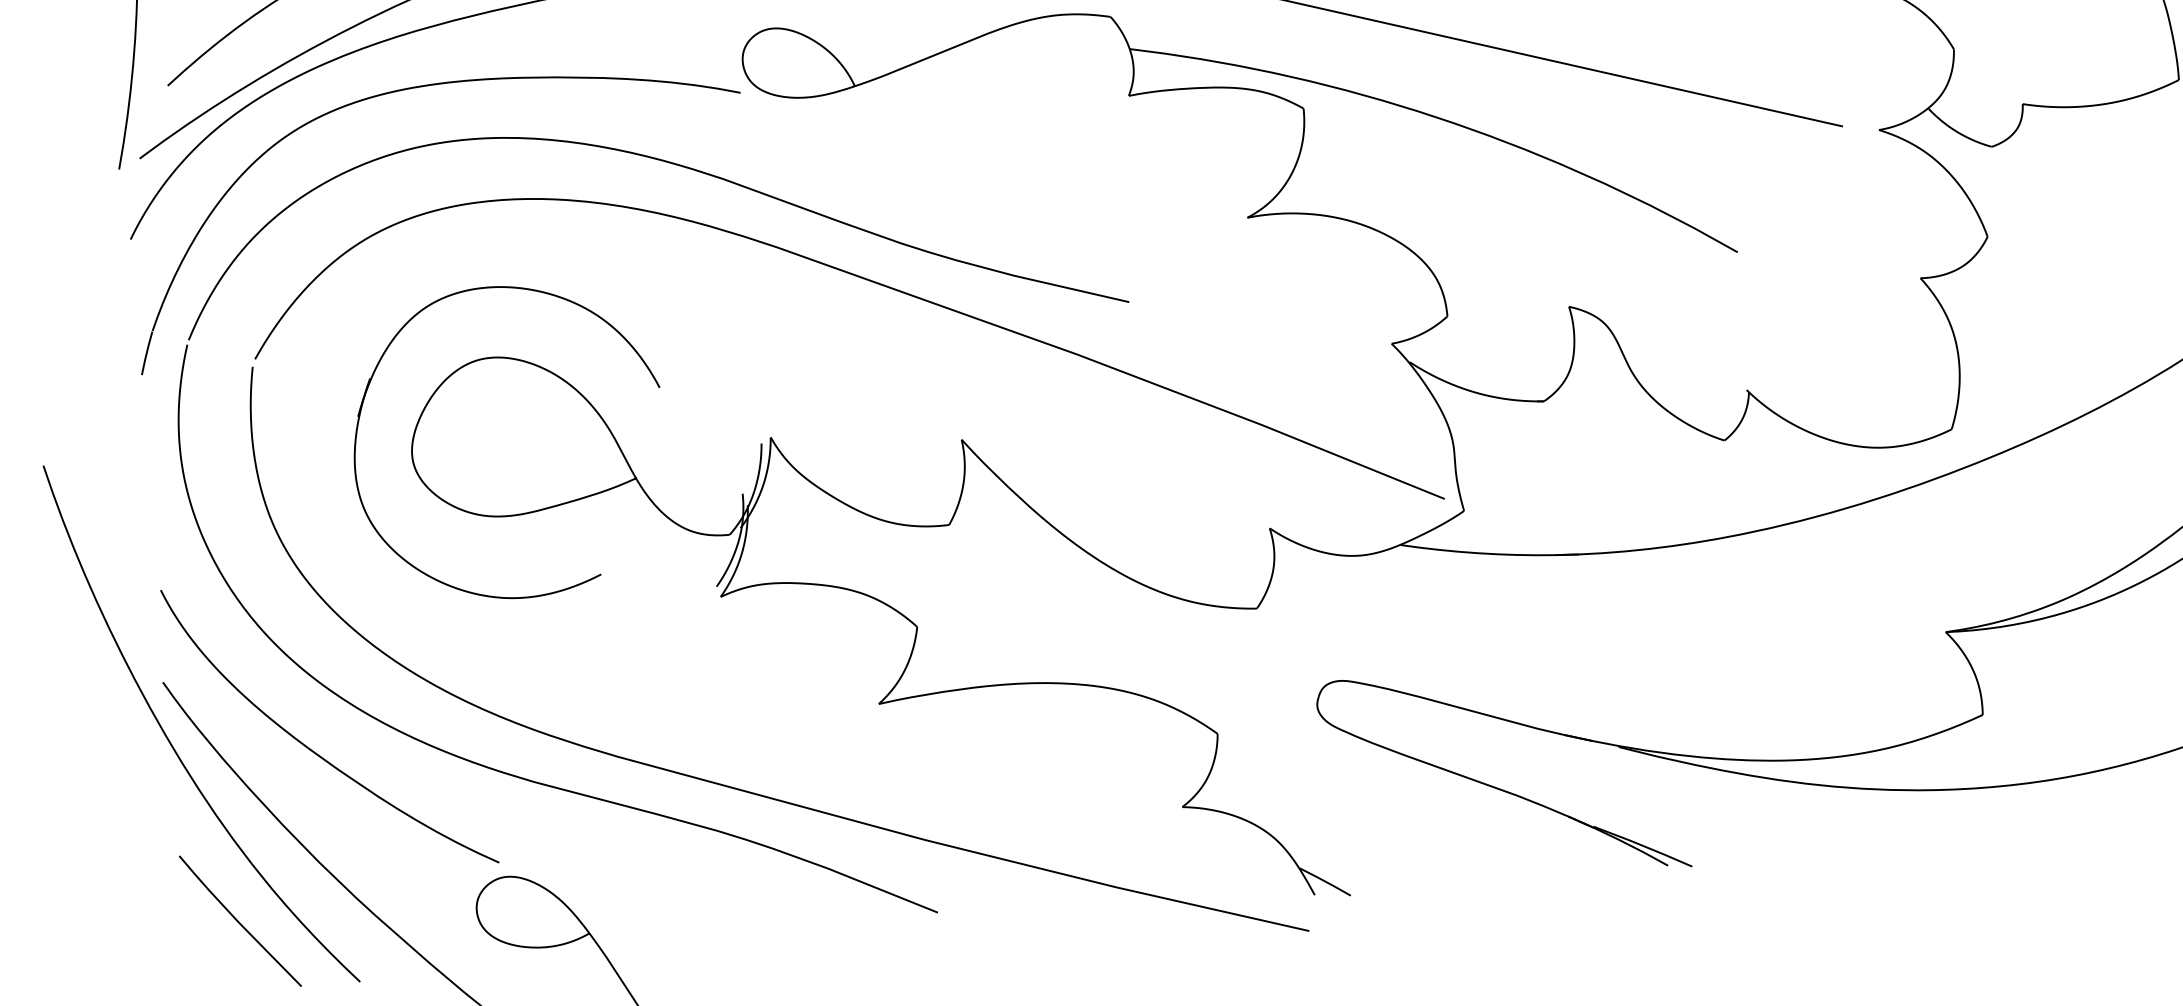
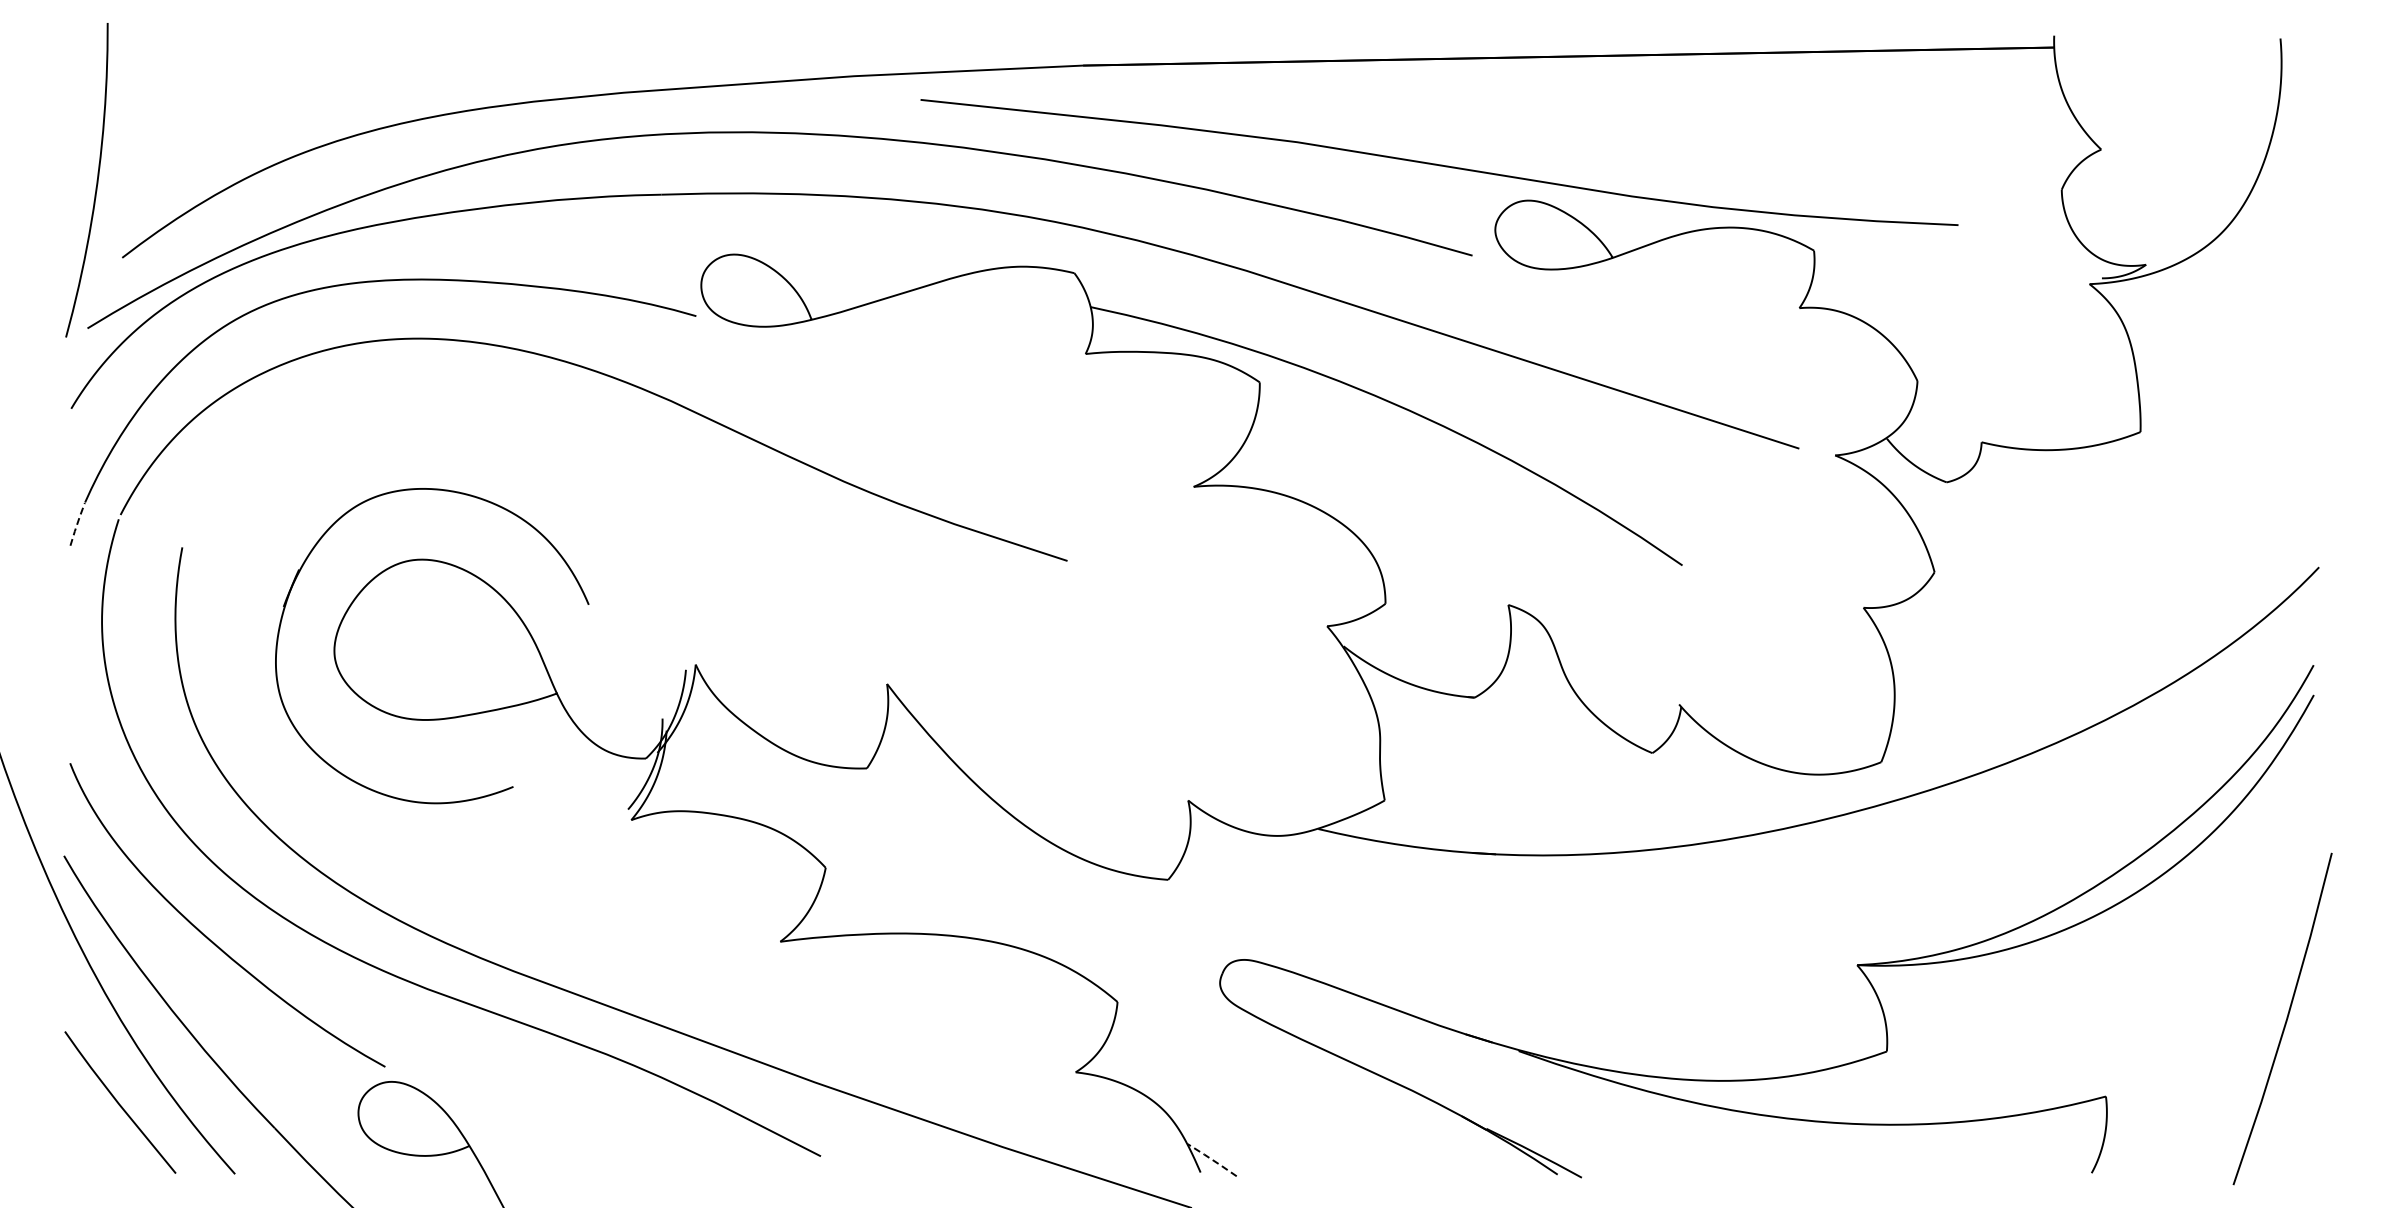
curve: (872, 282) -> (811, 518), removed
line: (147, 353) -> (77, 524), solid -> dashed
line: (1325, 881) -> (1212, 1159), solid -> dashed

